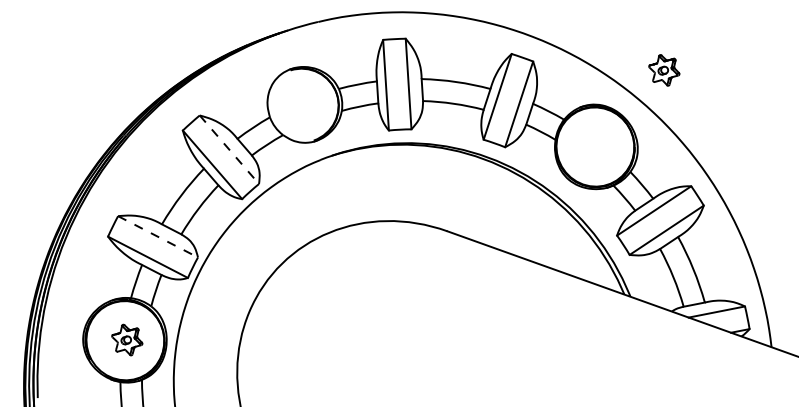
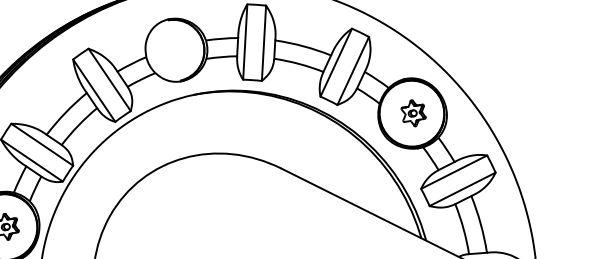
part: (664, 70) -> (413, 113), moved
line: (229, 150) -> (109, 80), dashed -> solid
line: (158, 236) -> (42, 144), dashed -> solid

